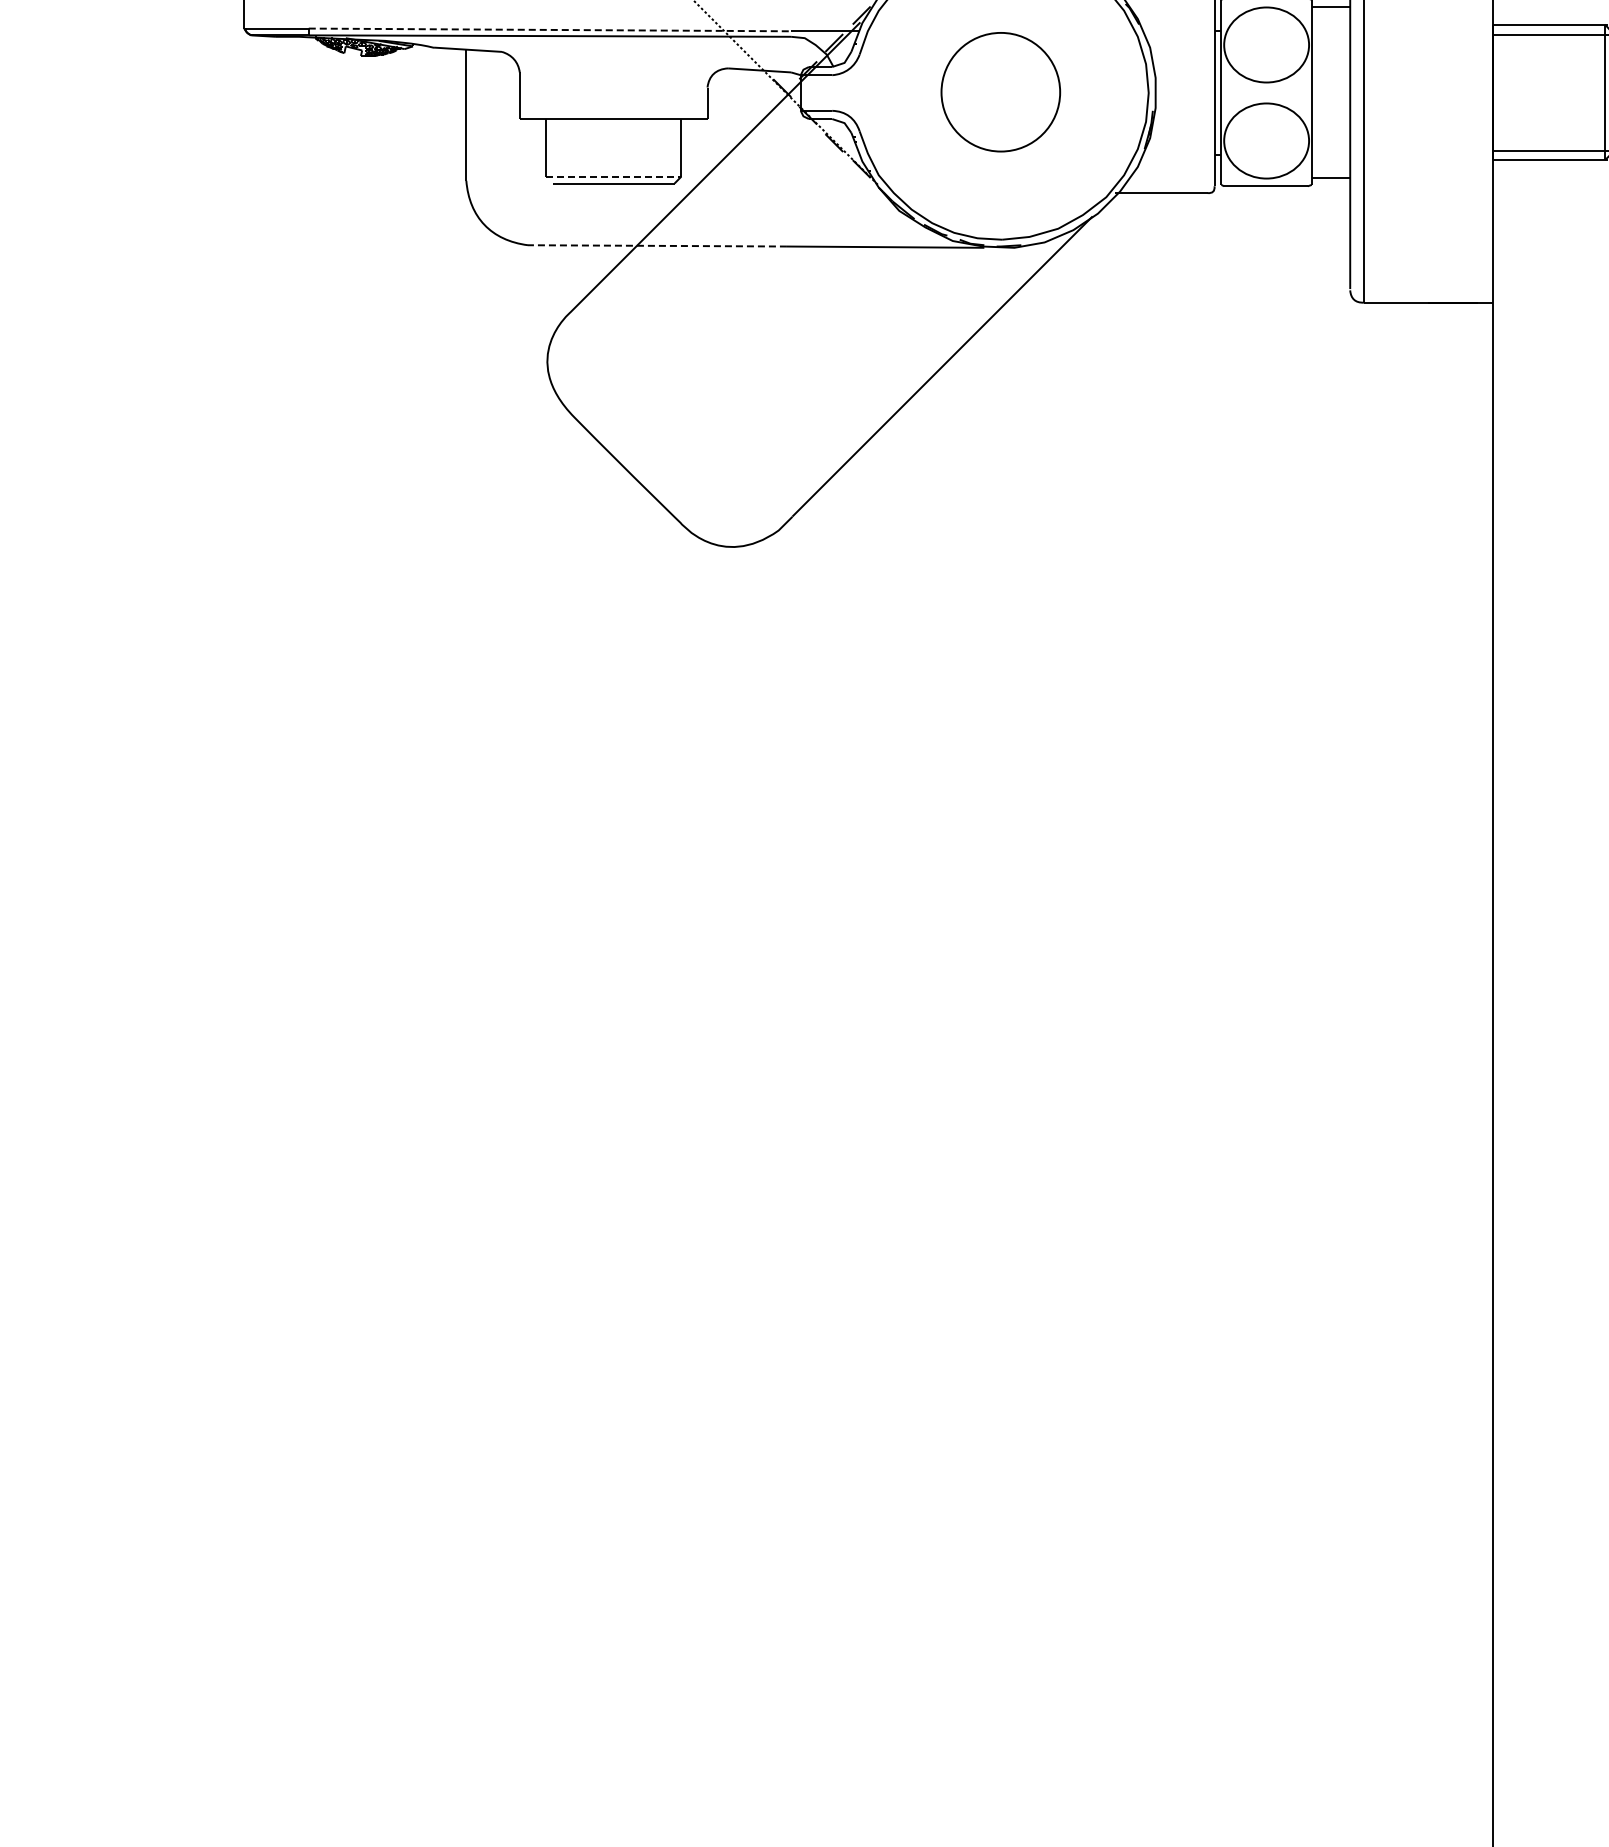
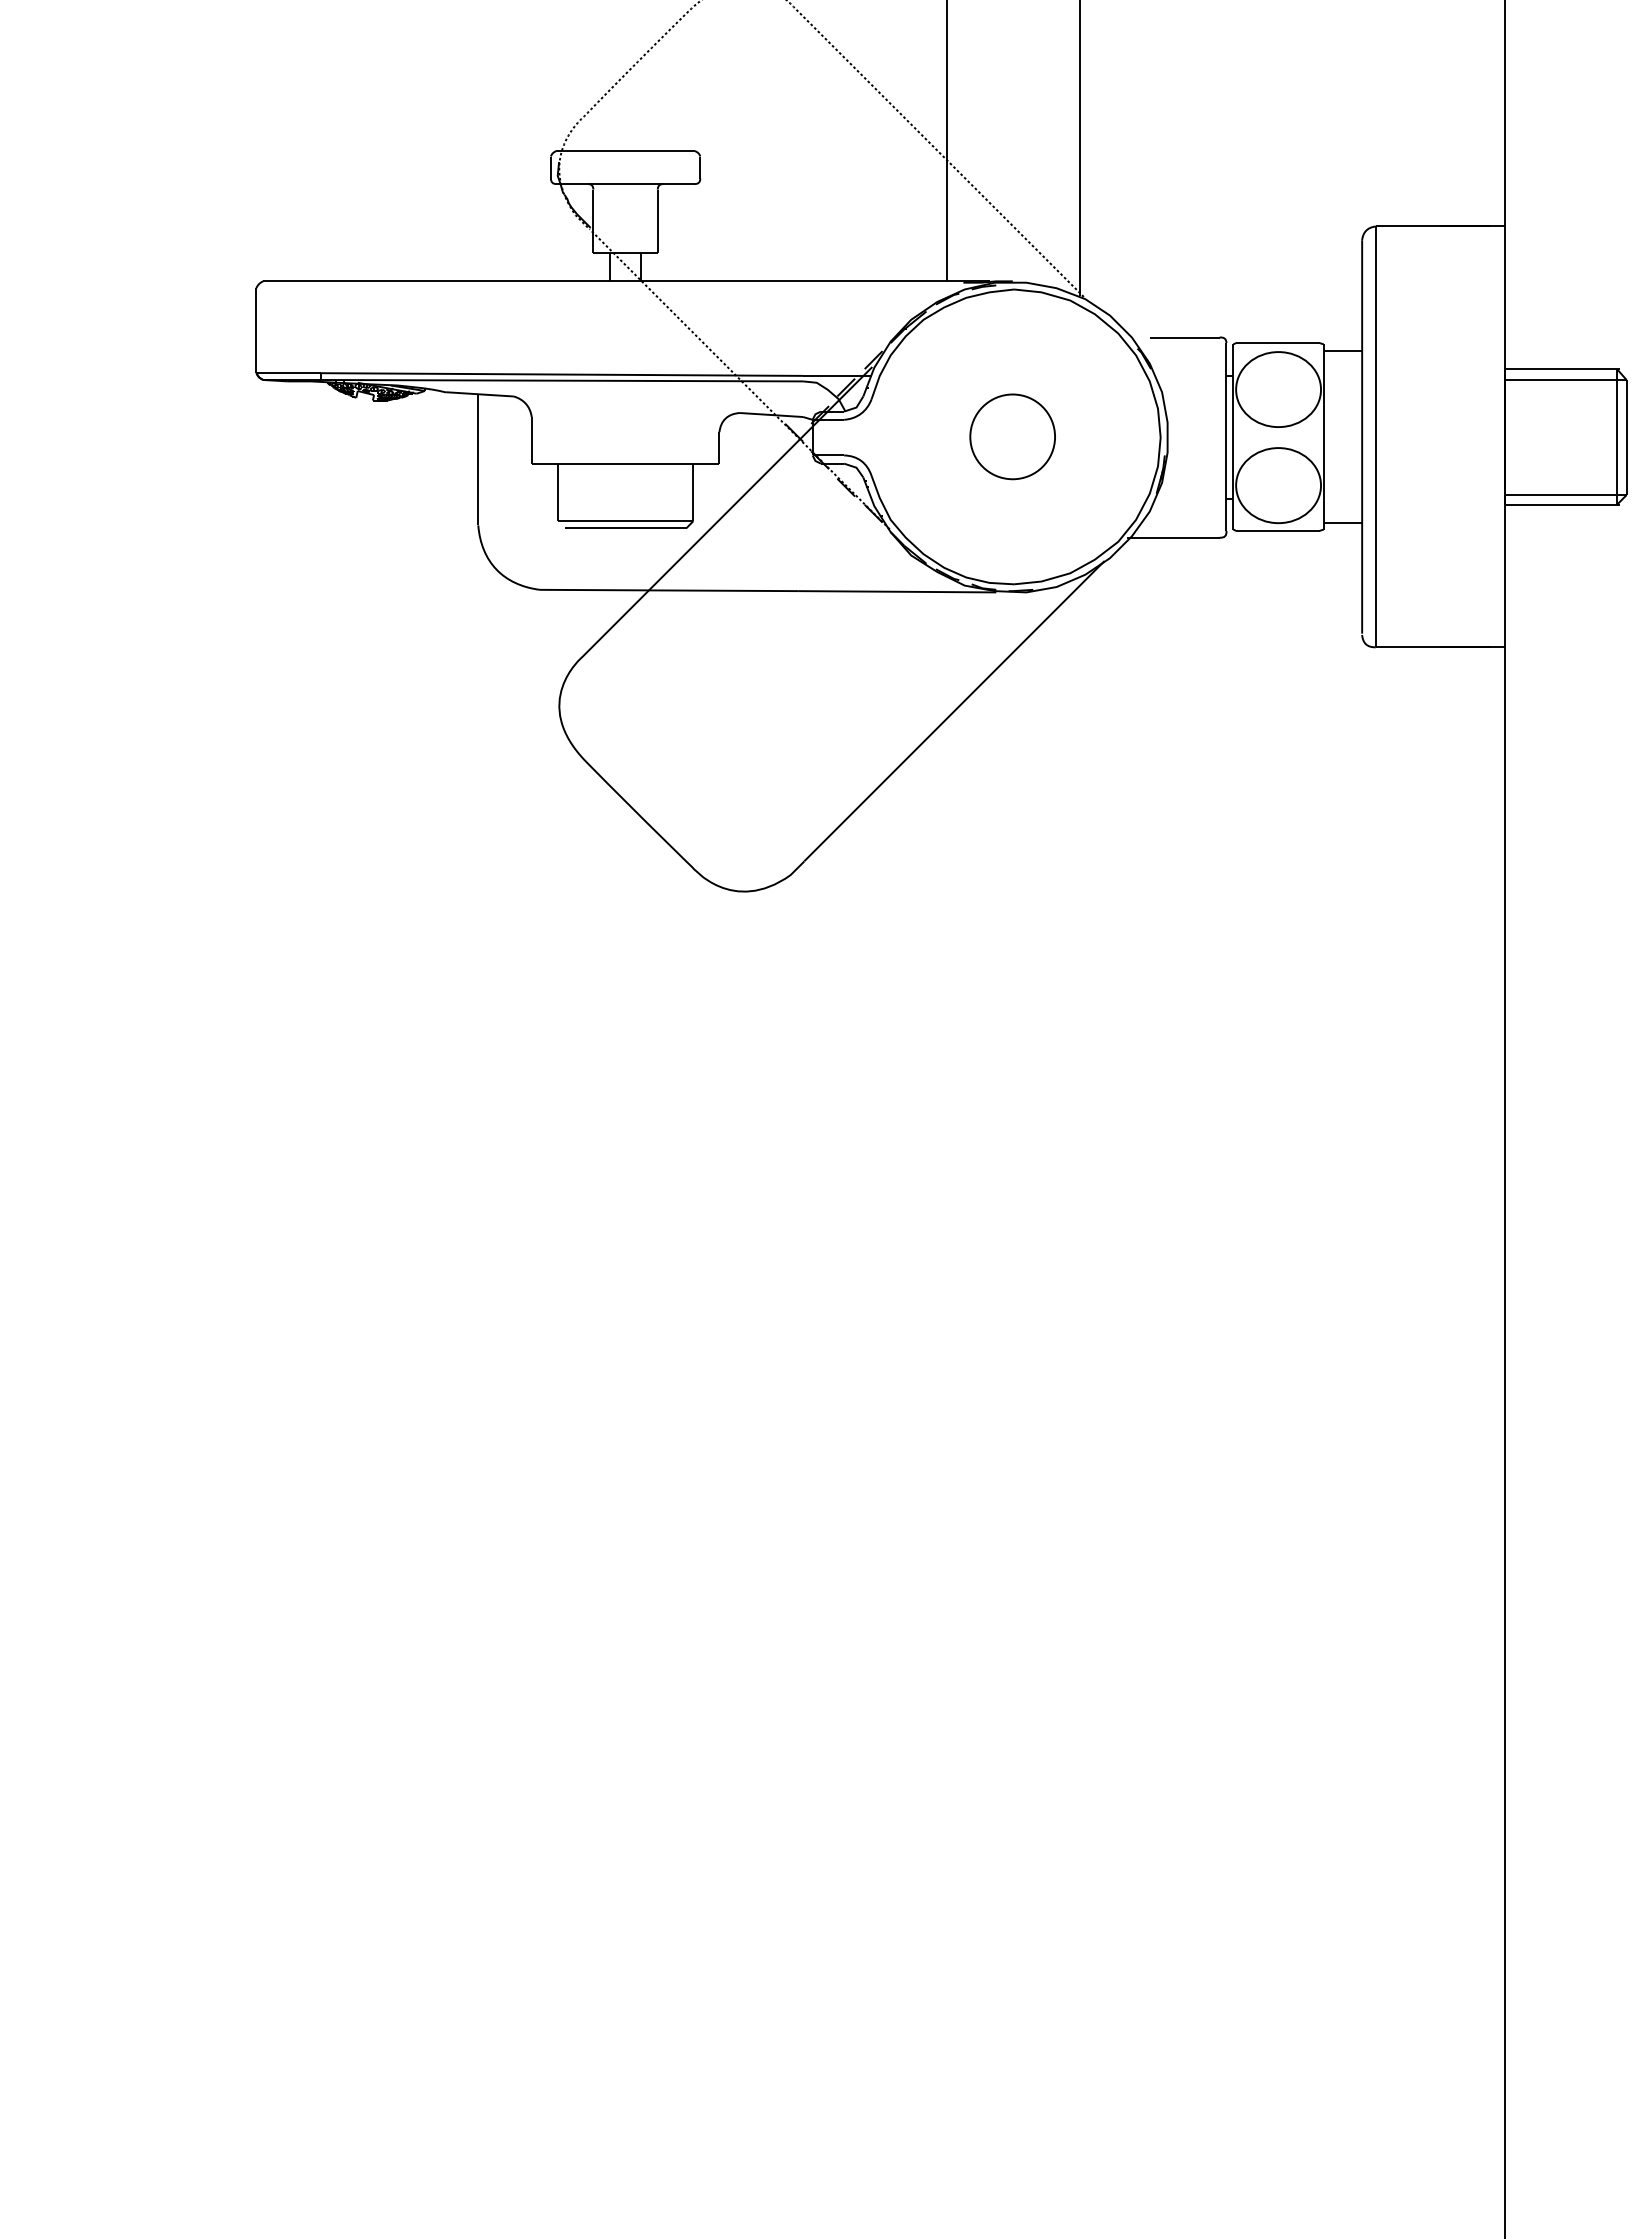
line: (550, 29) -> (562, 374), dashed -> solid
part: (1000, 91) -> (1012, 436), size x0.71
line: (613, 176) -> (625, 521), dashed -> solid
line: (656, 245) -> (668, 590), dashed -> solid

